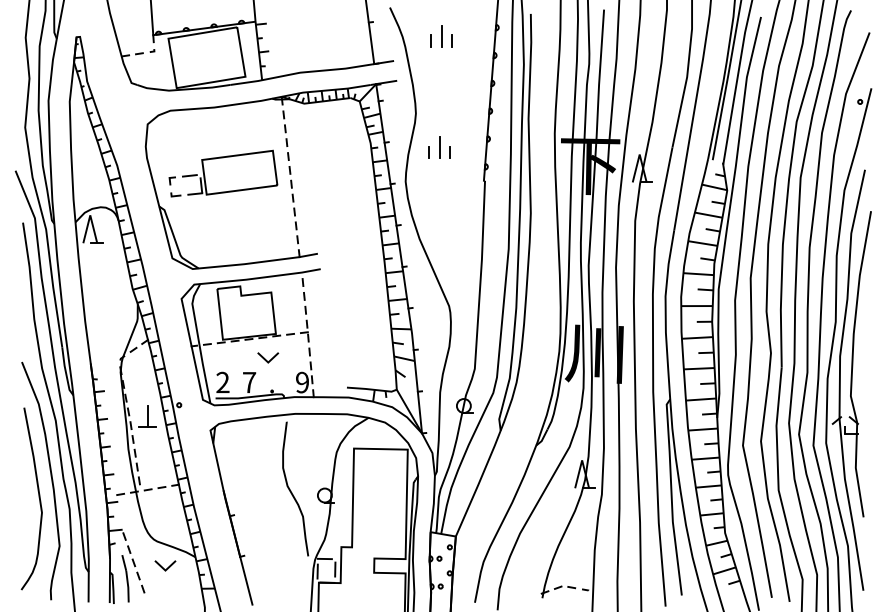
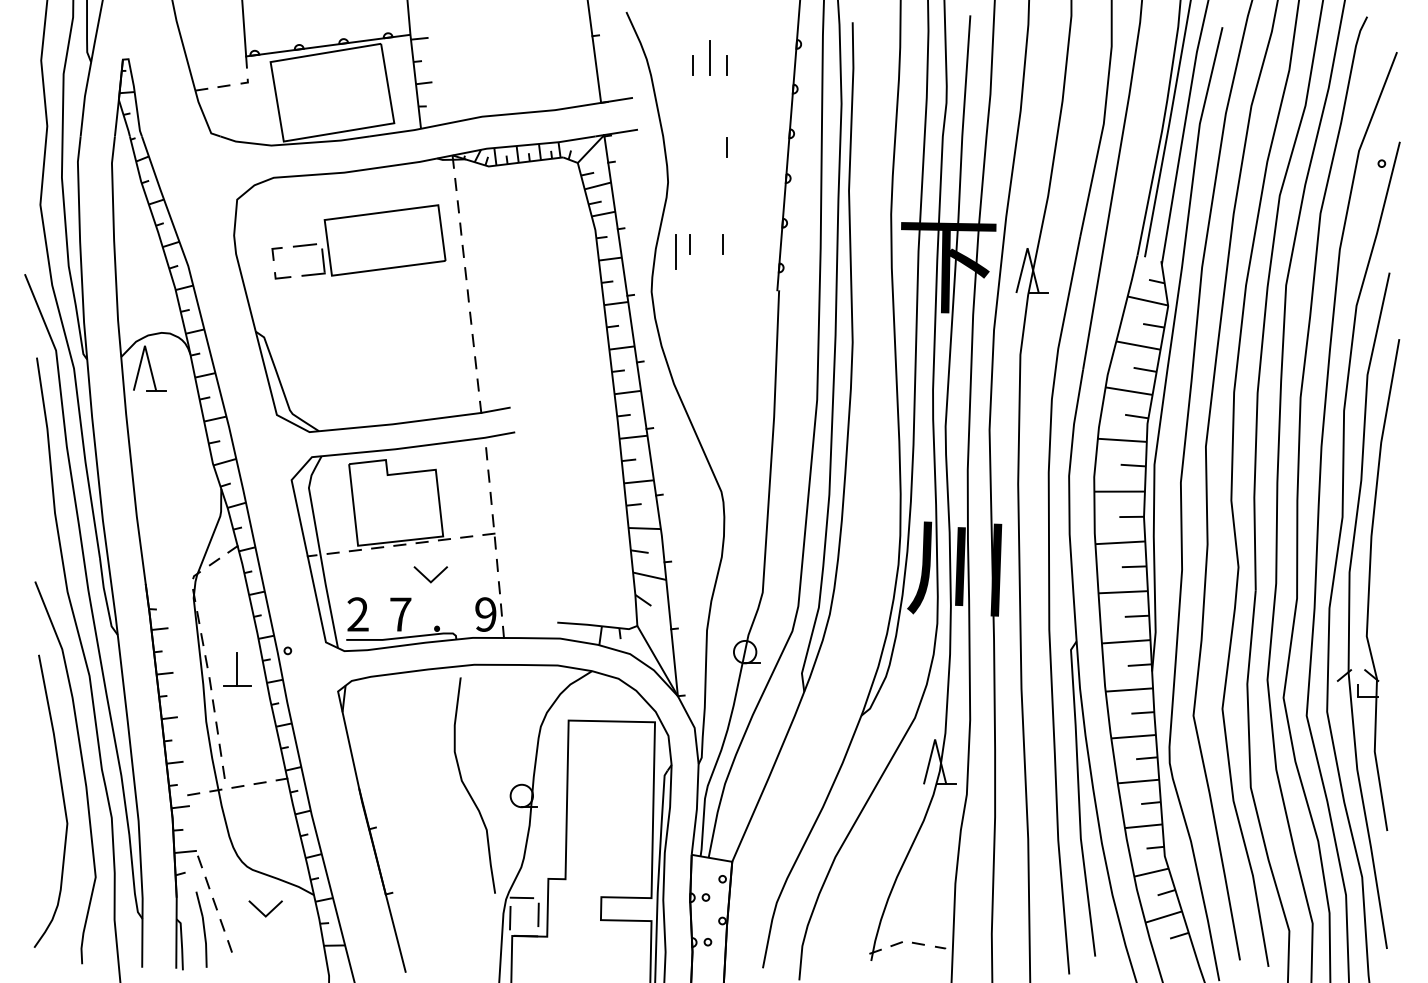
line: (451, 91) -> (725, 146), added
line: (439, 147) -> (675, 251), moved
part: (223, 173) -> (358, 241), moved

